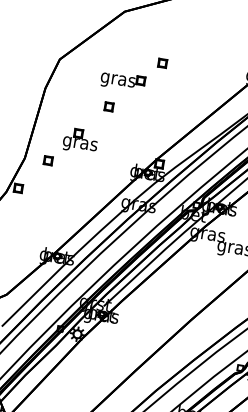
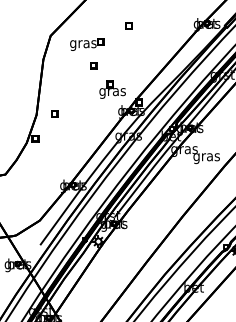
part: (123, 81) -> (87, 44), moved
part: (80, 140) -> (112, 89), moved

